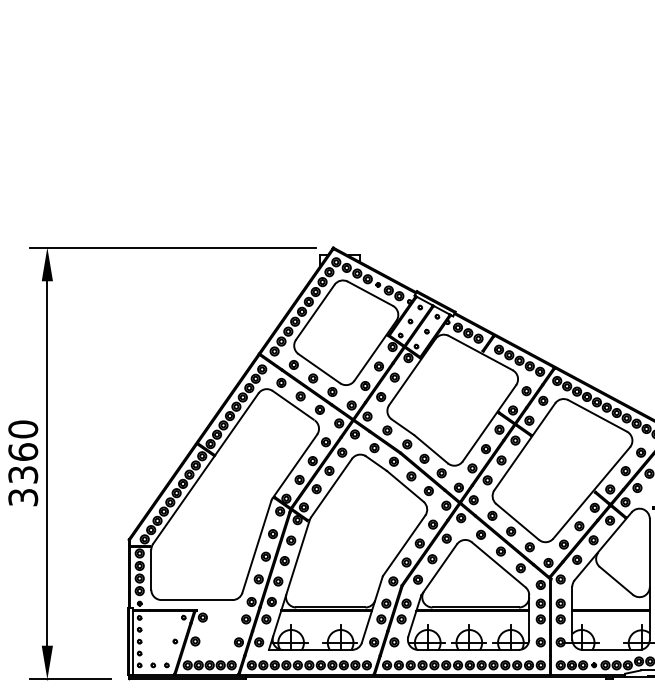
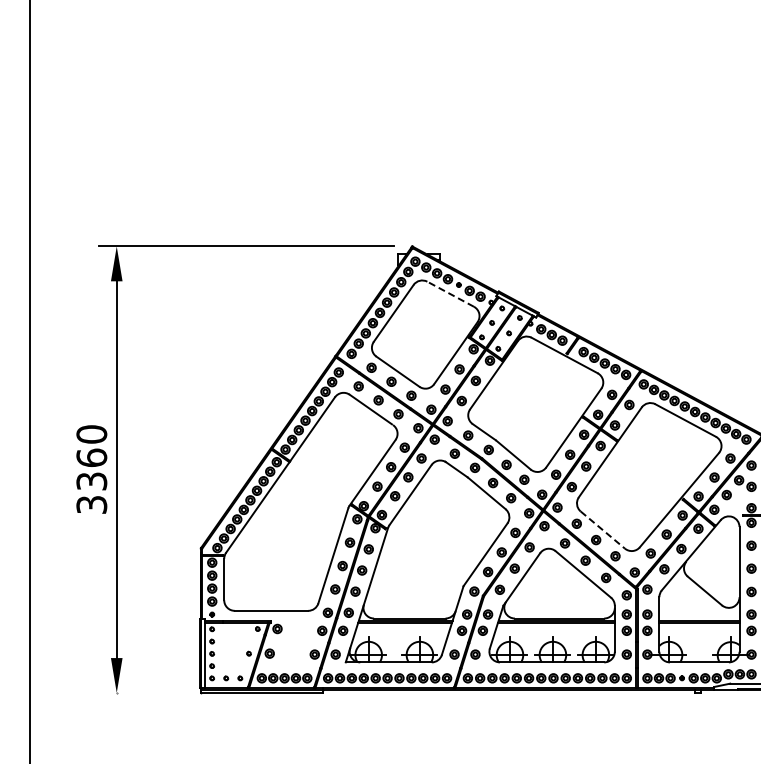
line: (370, 294) -> (450, 294), solid -> dashed
line: (517, 522) -> (602, 530), solid -> dashed
line: (70, 679) -> (140, 692), removed

